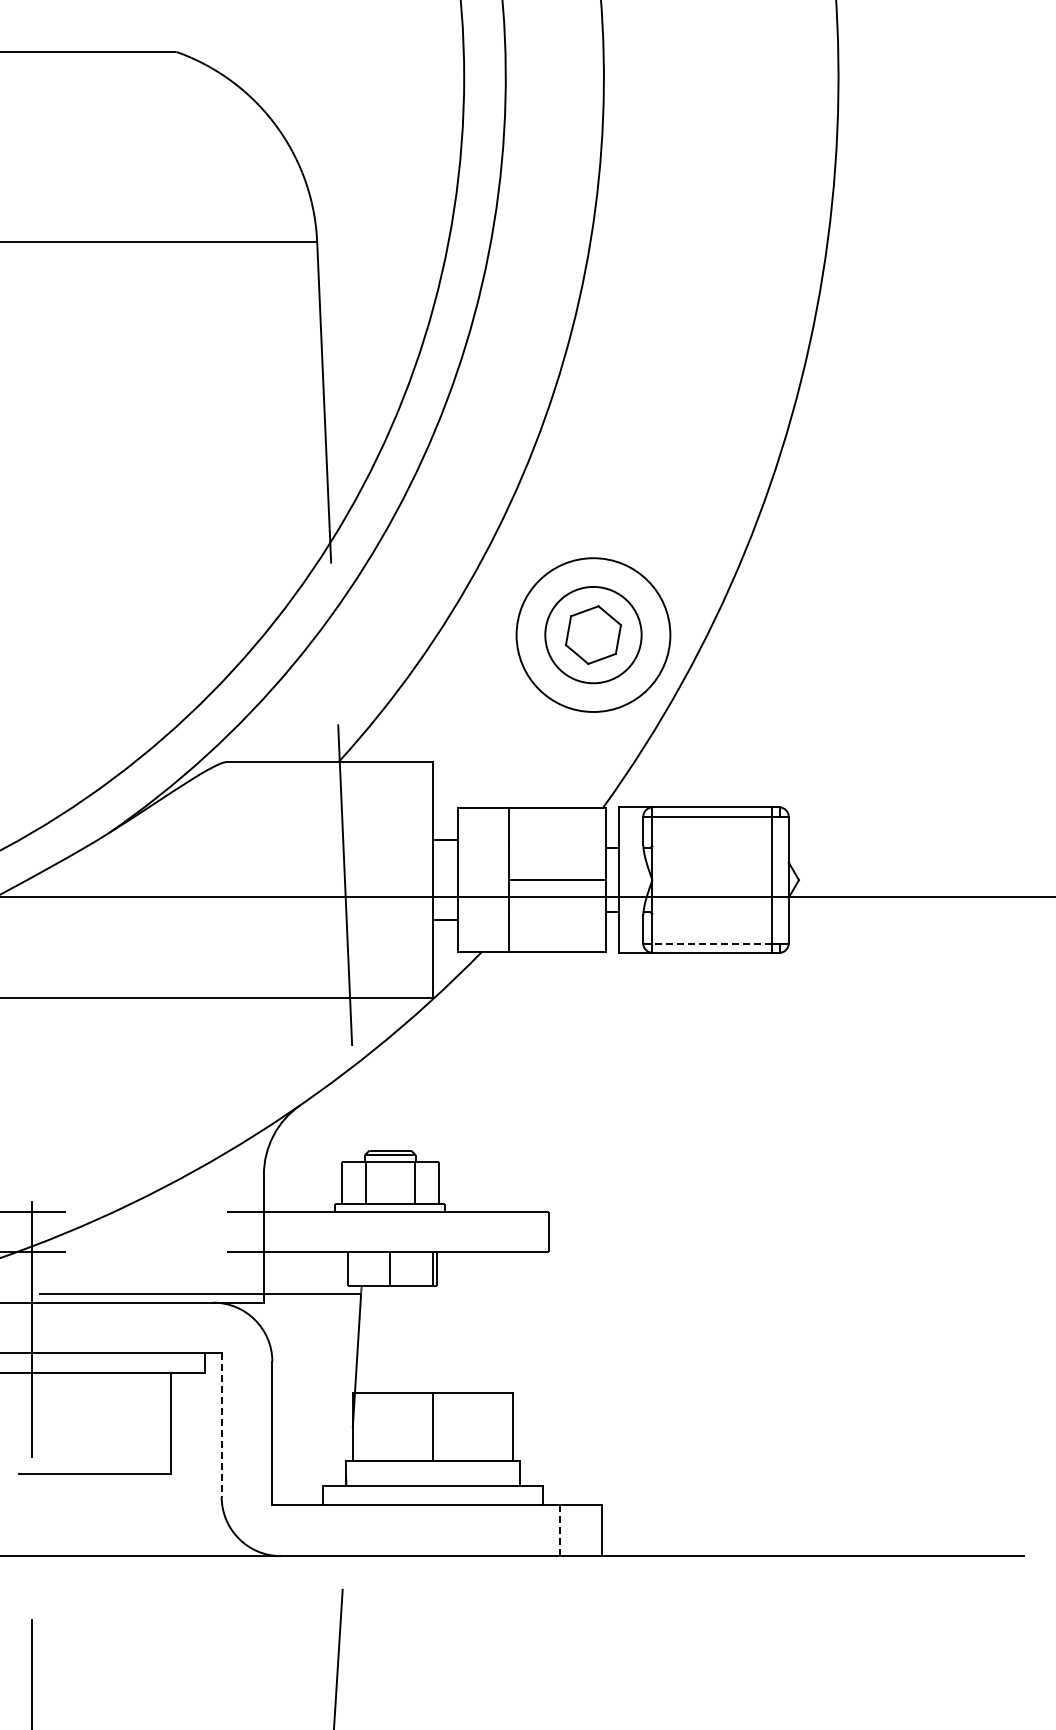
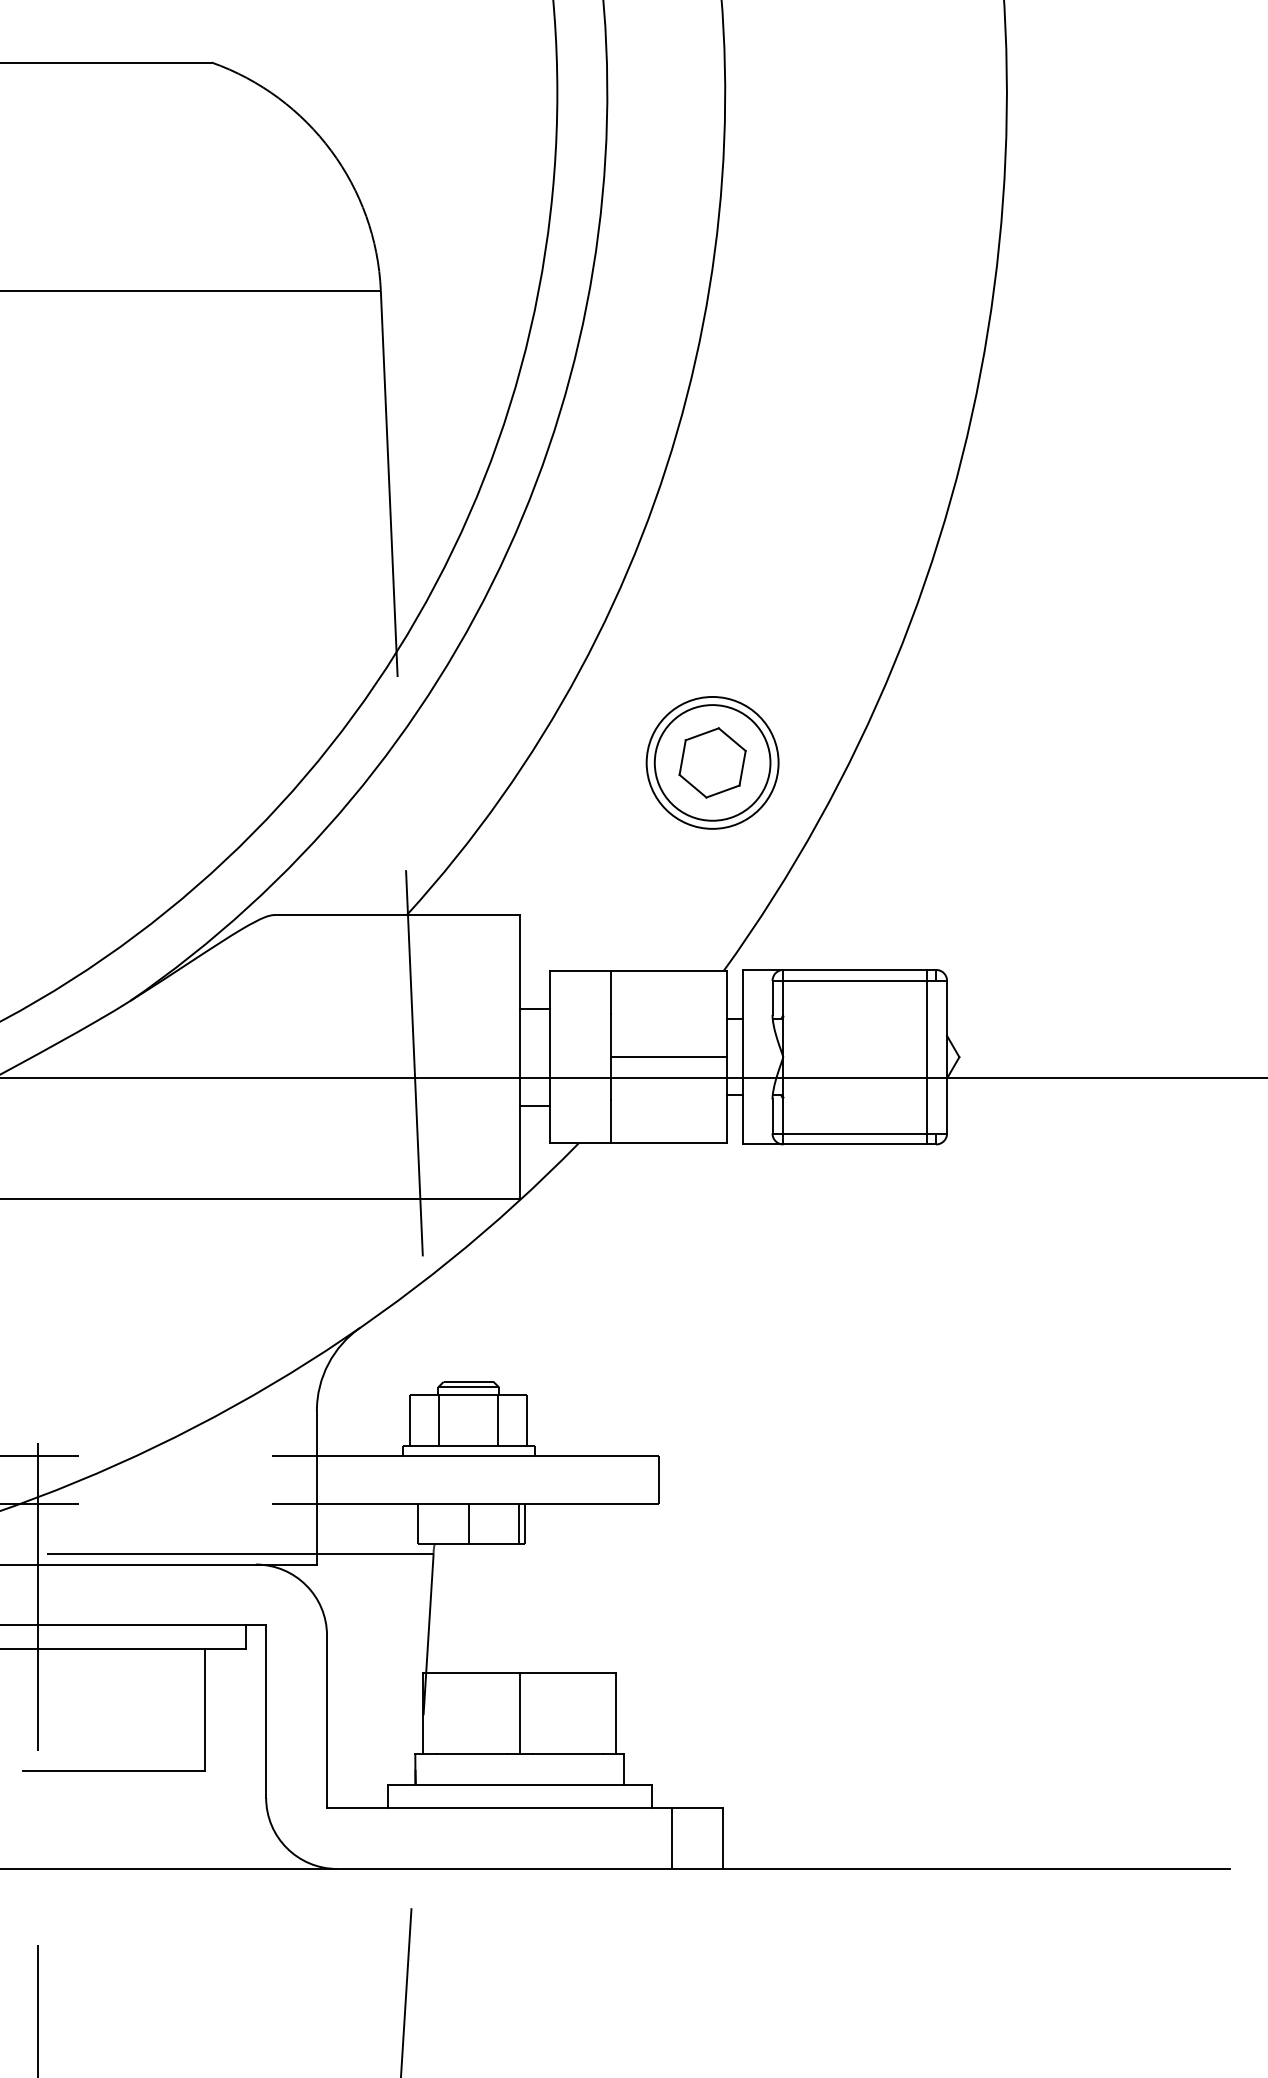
circle: (593, 635) -> (712, 763), size x0.71
line: (712, 943) -> (855, 1133), dashed -> solid
line: (221, 1425) -> (265, 1712), dashed -> solid
line: (559, 1531) -> (671, 1839), dashed -> solid

